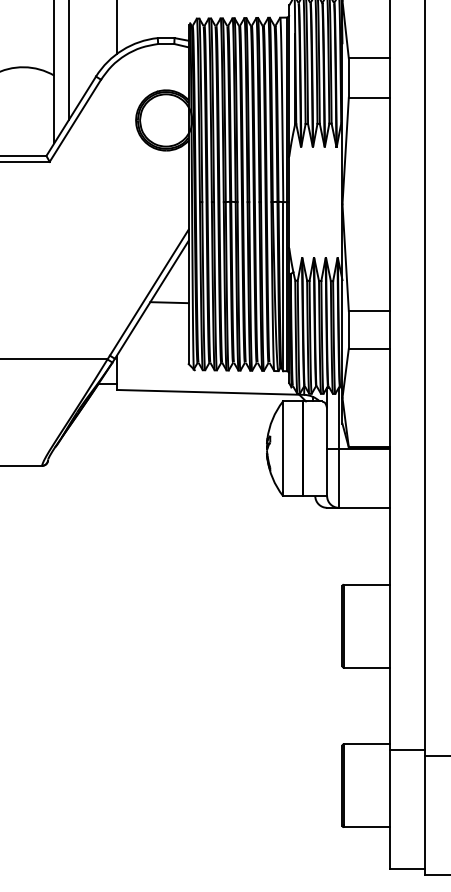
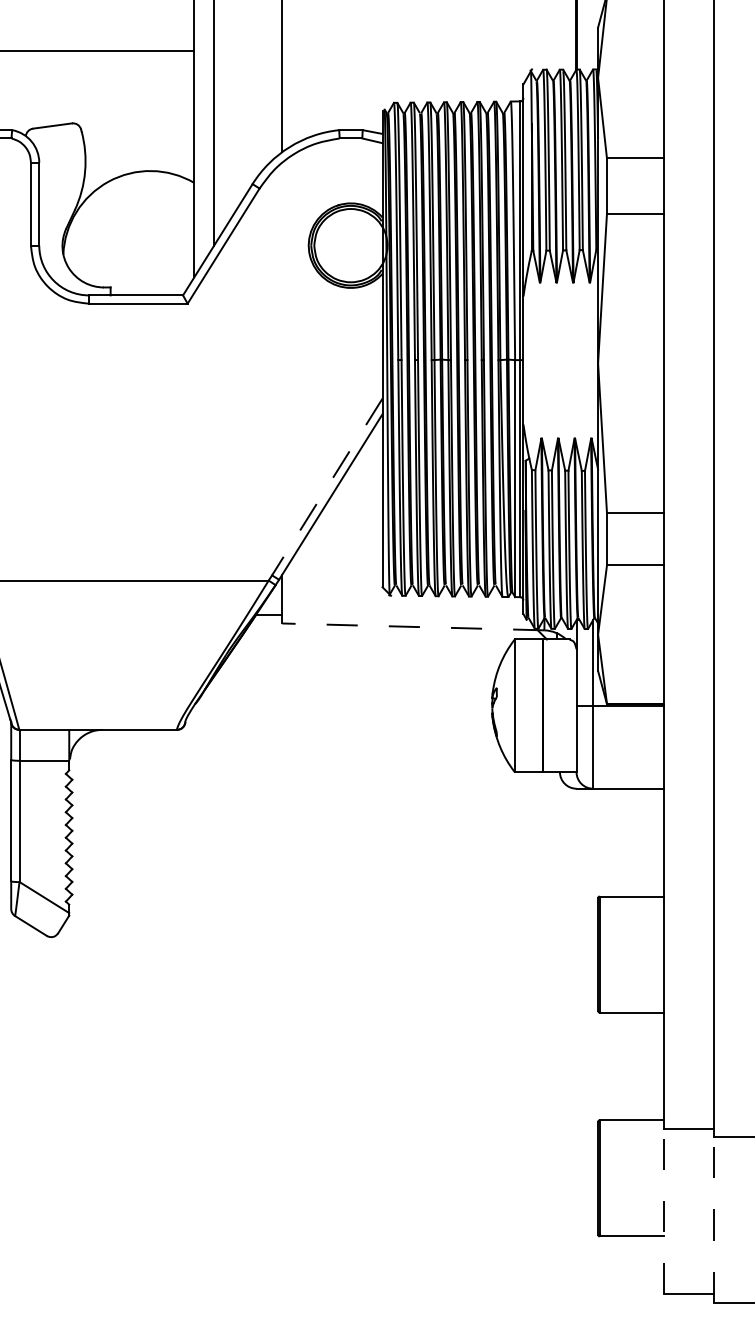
line: (149, 292) -> (327, 487), solid -> dashed
line: (169, 302) -> (355, 500), removed
line: (210, 392) -> (412, 626), solid -> dashed
line: (389, 809) -> (664, 1211), solid -> dashed
line: (425, 815) -> (714, 1219), solid -> dashed

